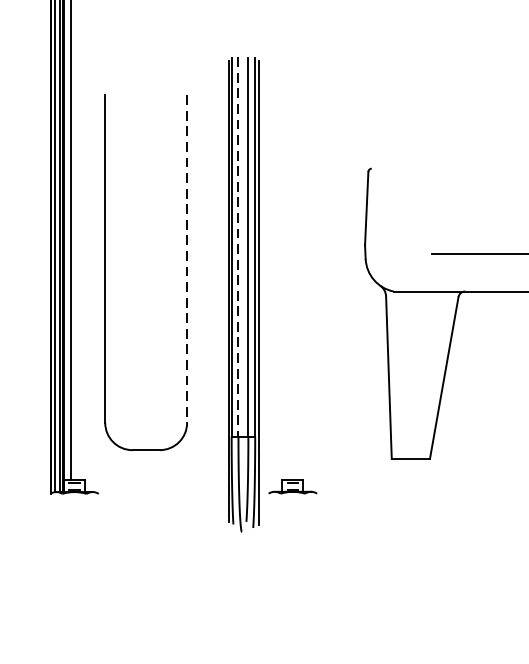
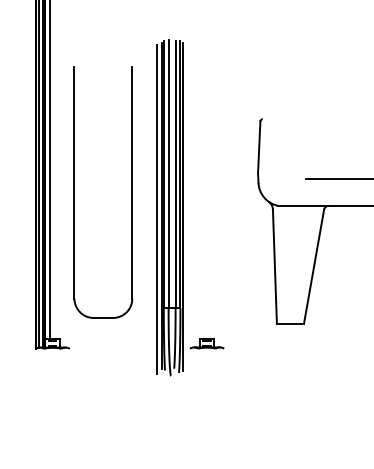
line: (238, 247) -> (168, 174), dashed -> solid
line: (187, 258) -> (132, 182), dashed -> solid
line: (221, 295) -> (156, 208), added

